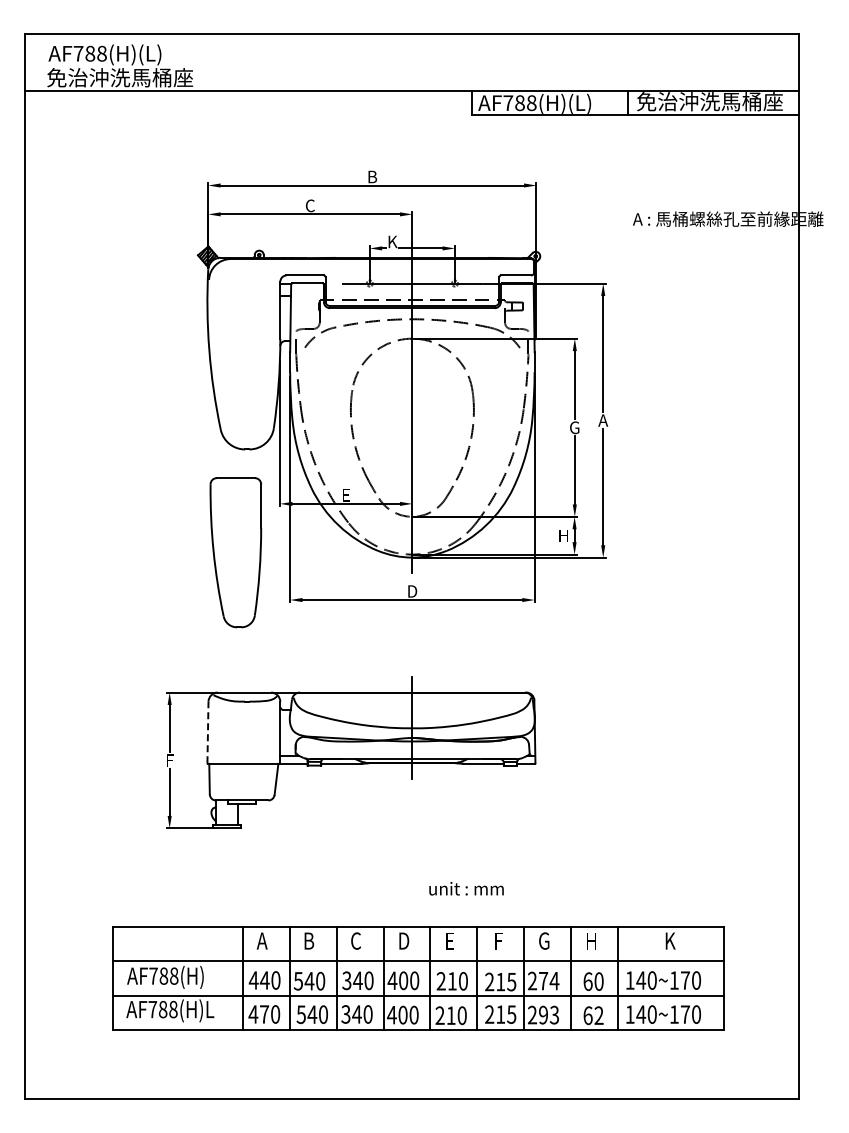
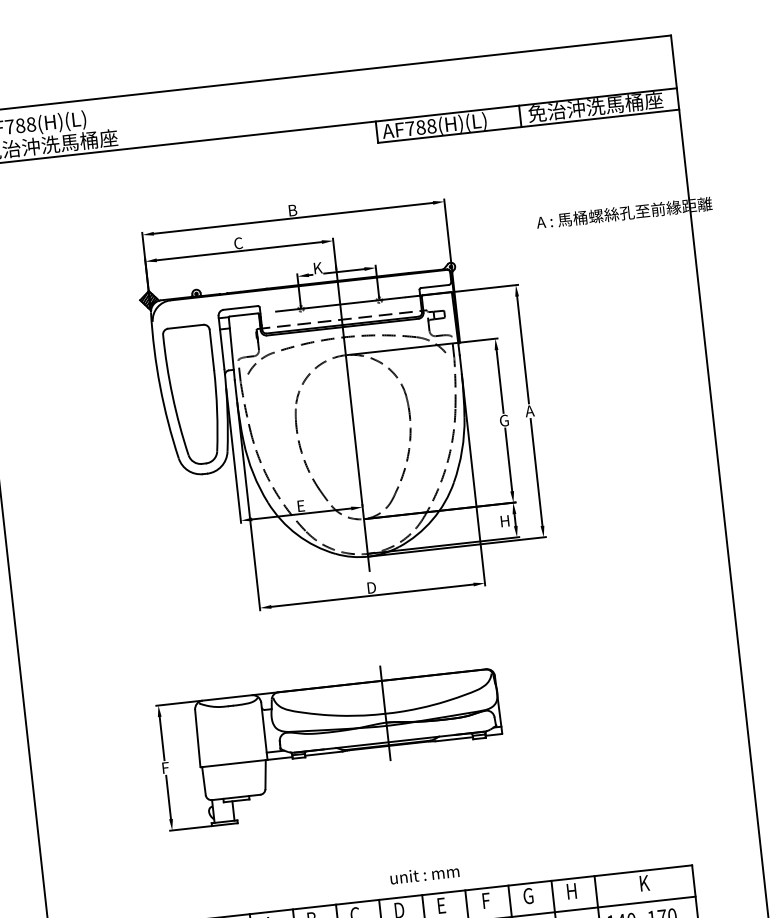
part: (235, 552) -> (192, 395), moved
line: (207, 732) -> (197, 738), dashed -> solid
text: (466, 888) -> (424, 874), moved

